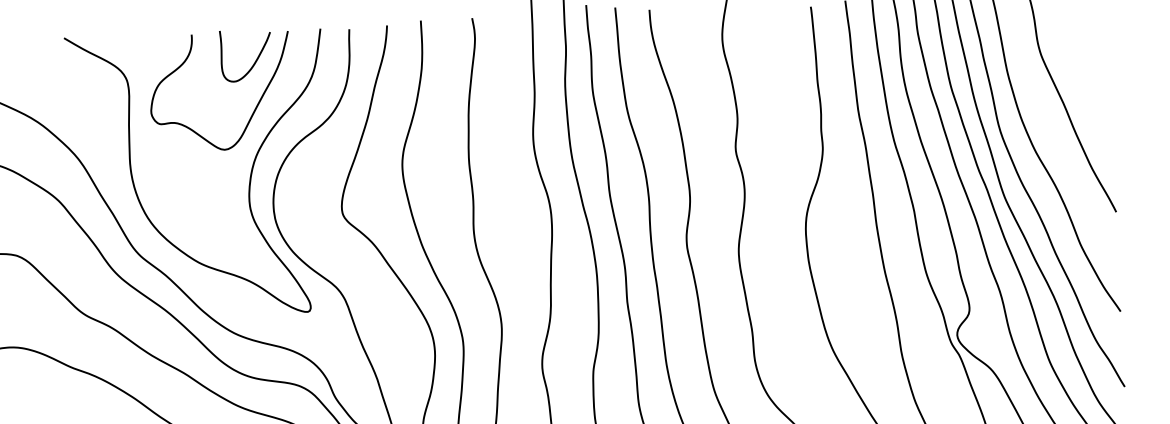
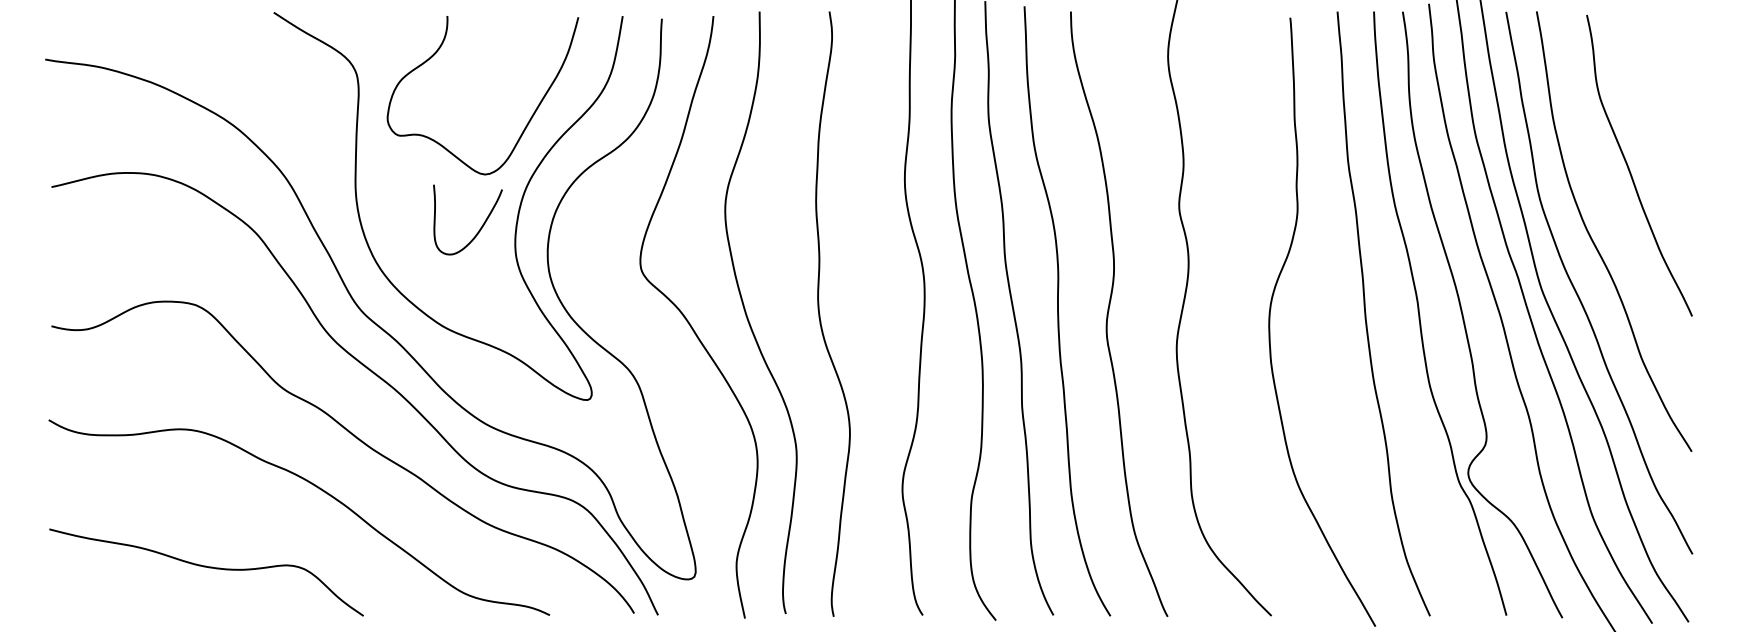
curve: (255, 60) -> (480, 227), moved

